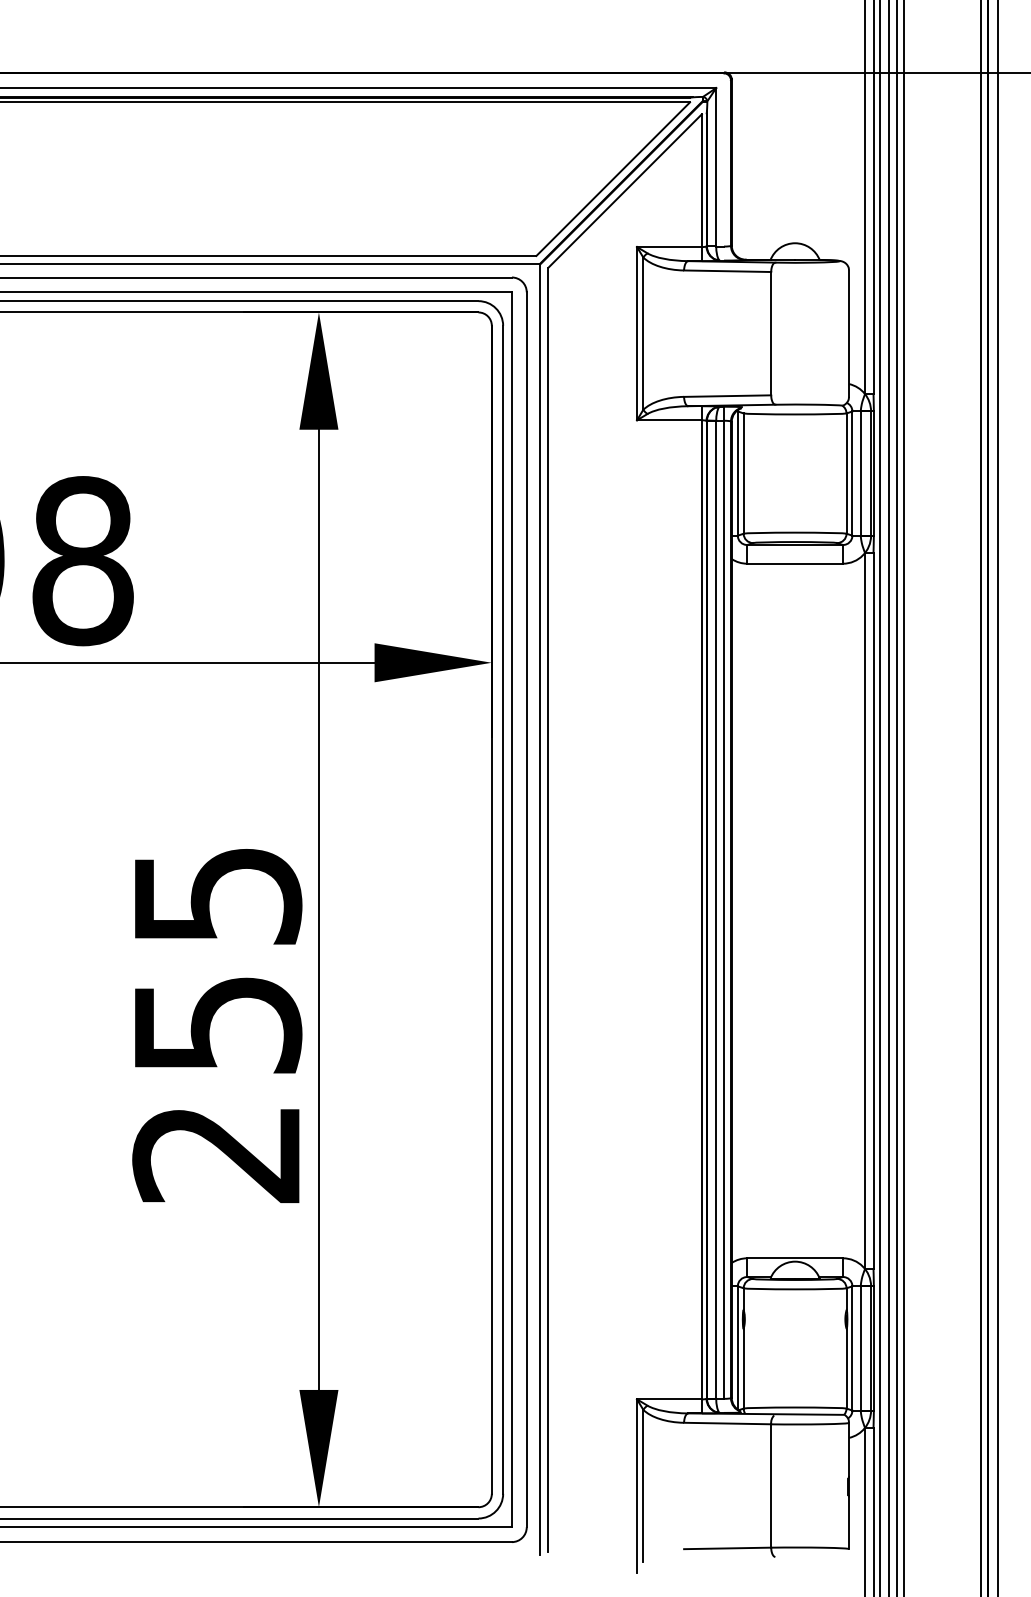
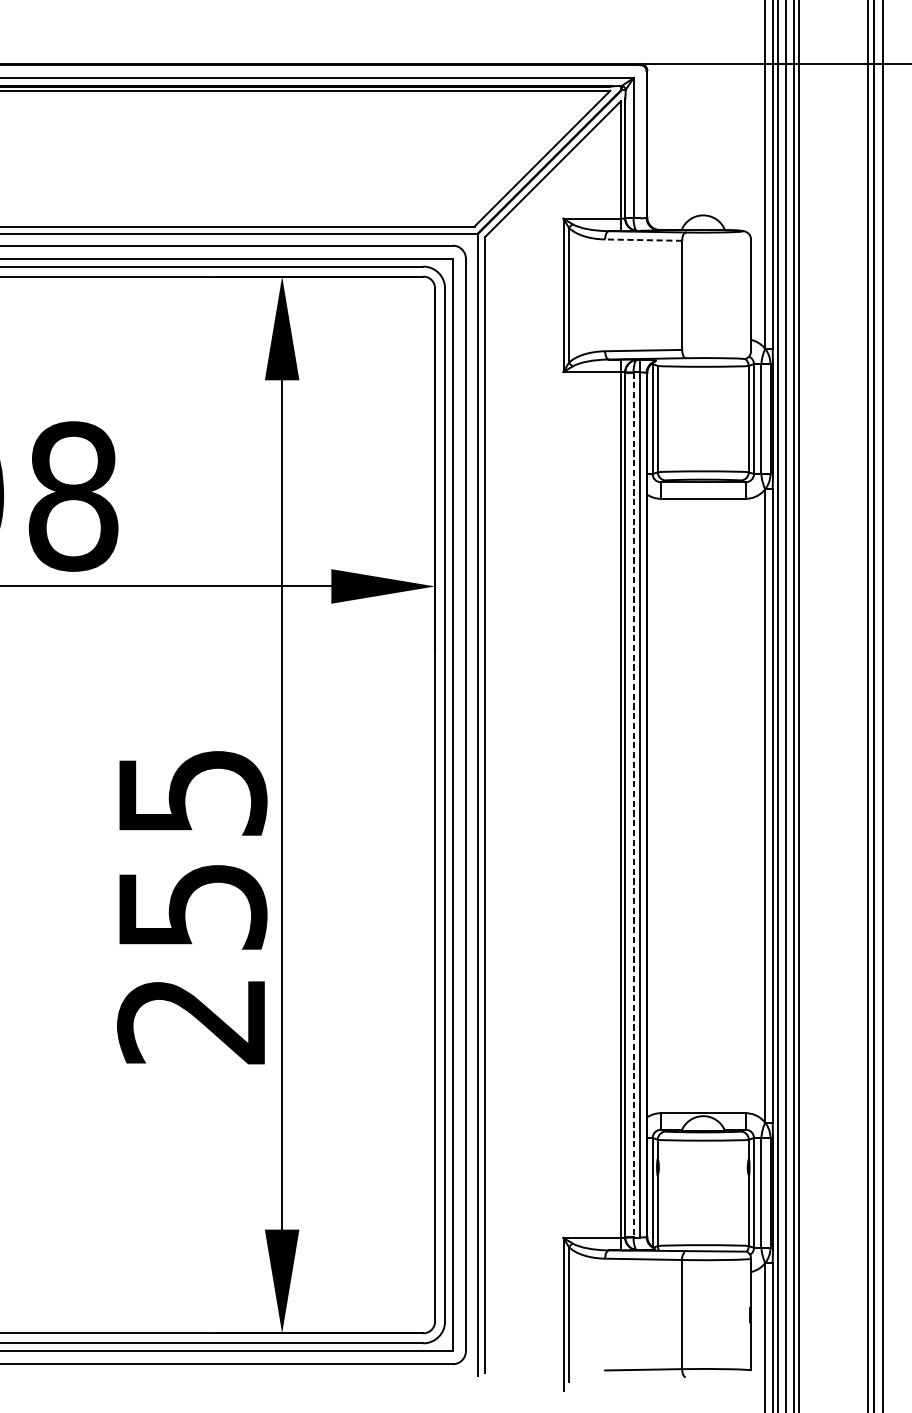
line: (727, 271) -> (643, 240), solid -> dashed
line: (716, 909) -> (633, 804), solid -> dashed

